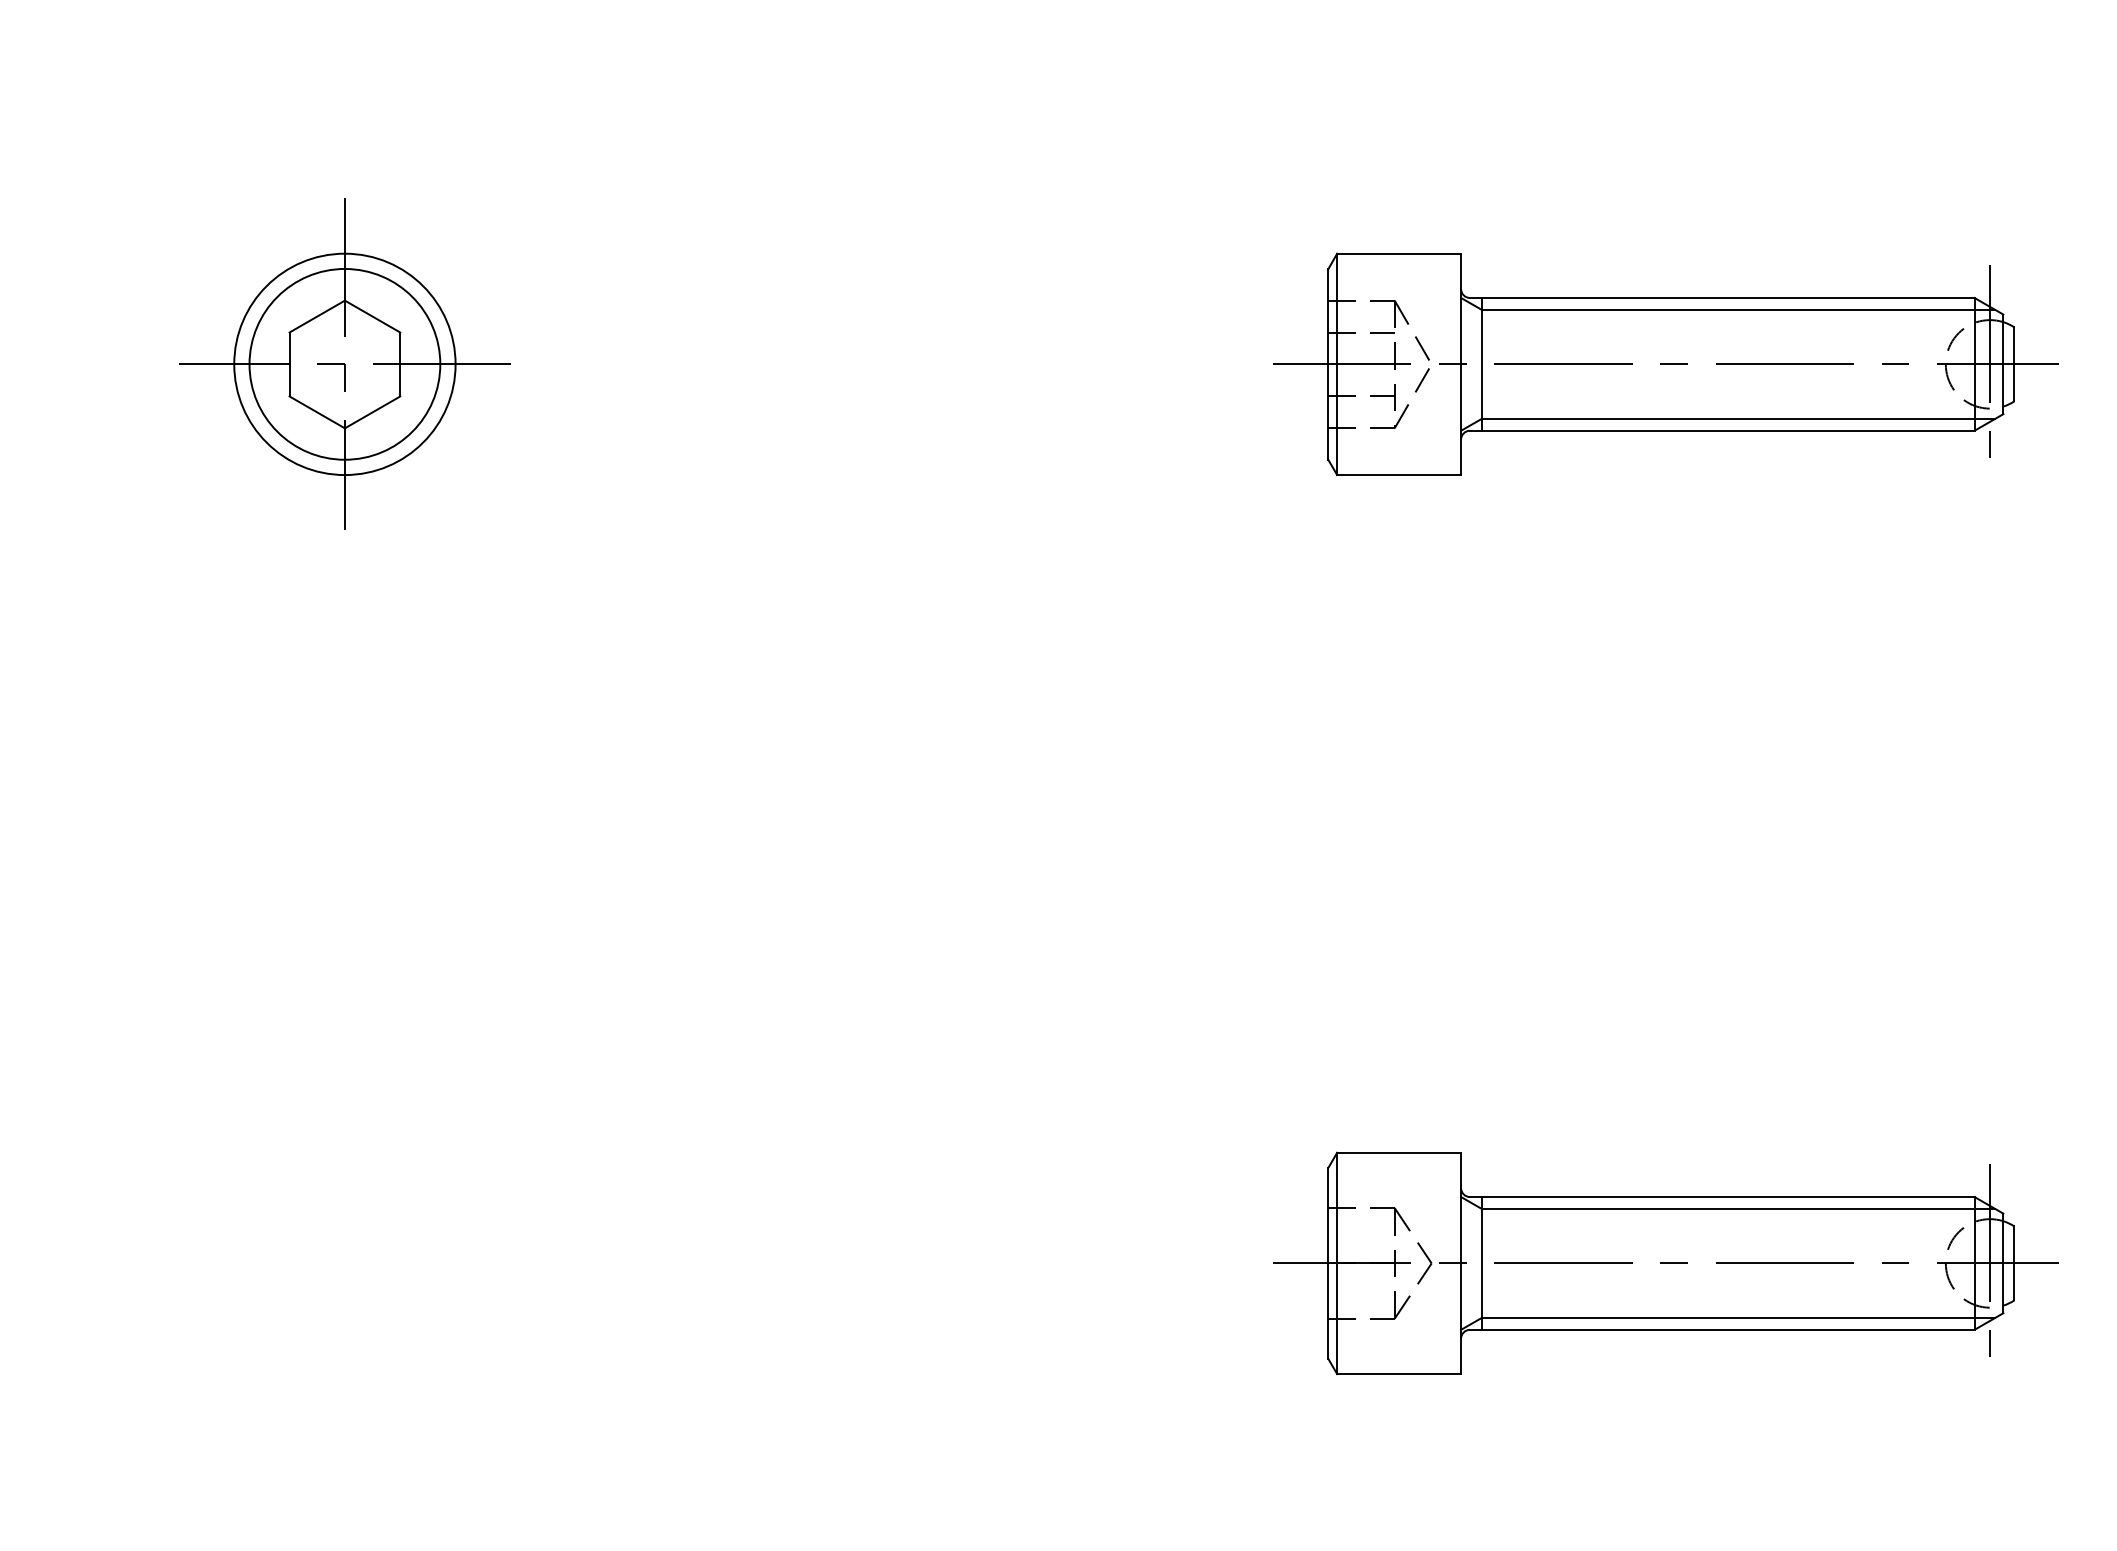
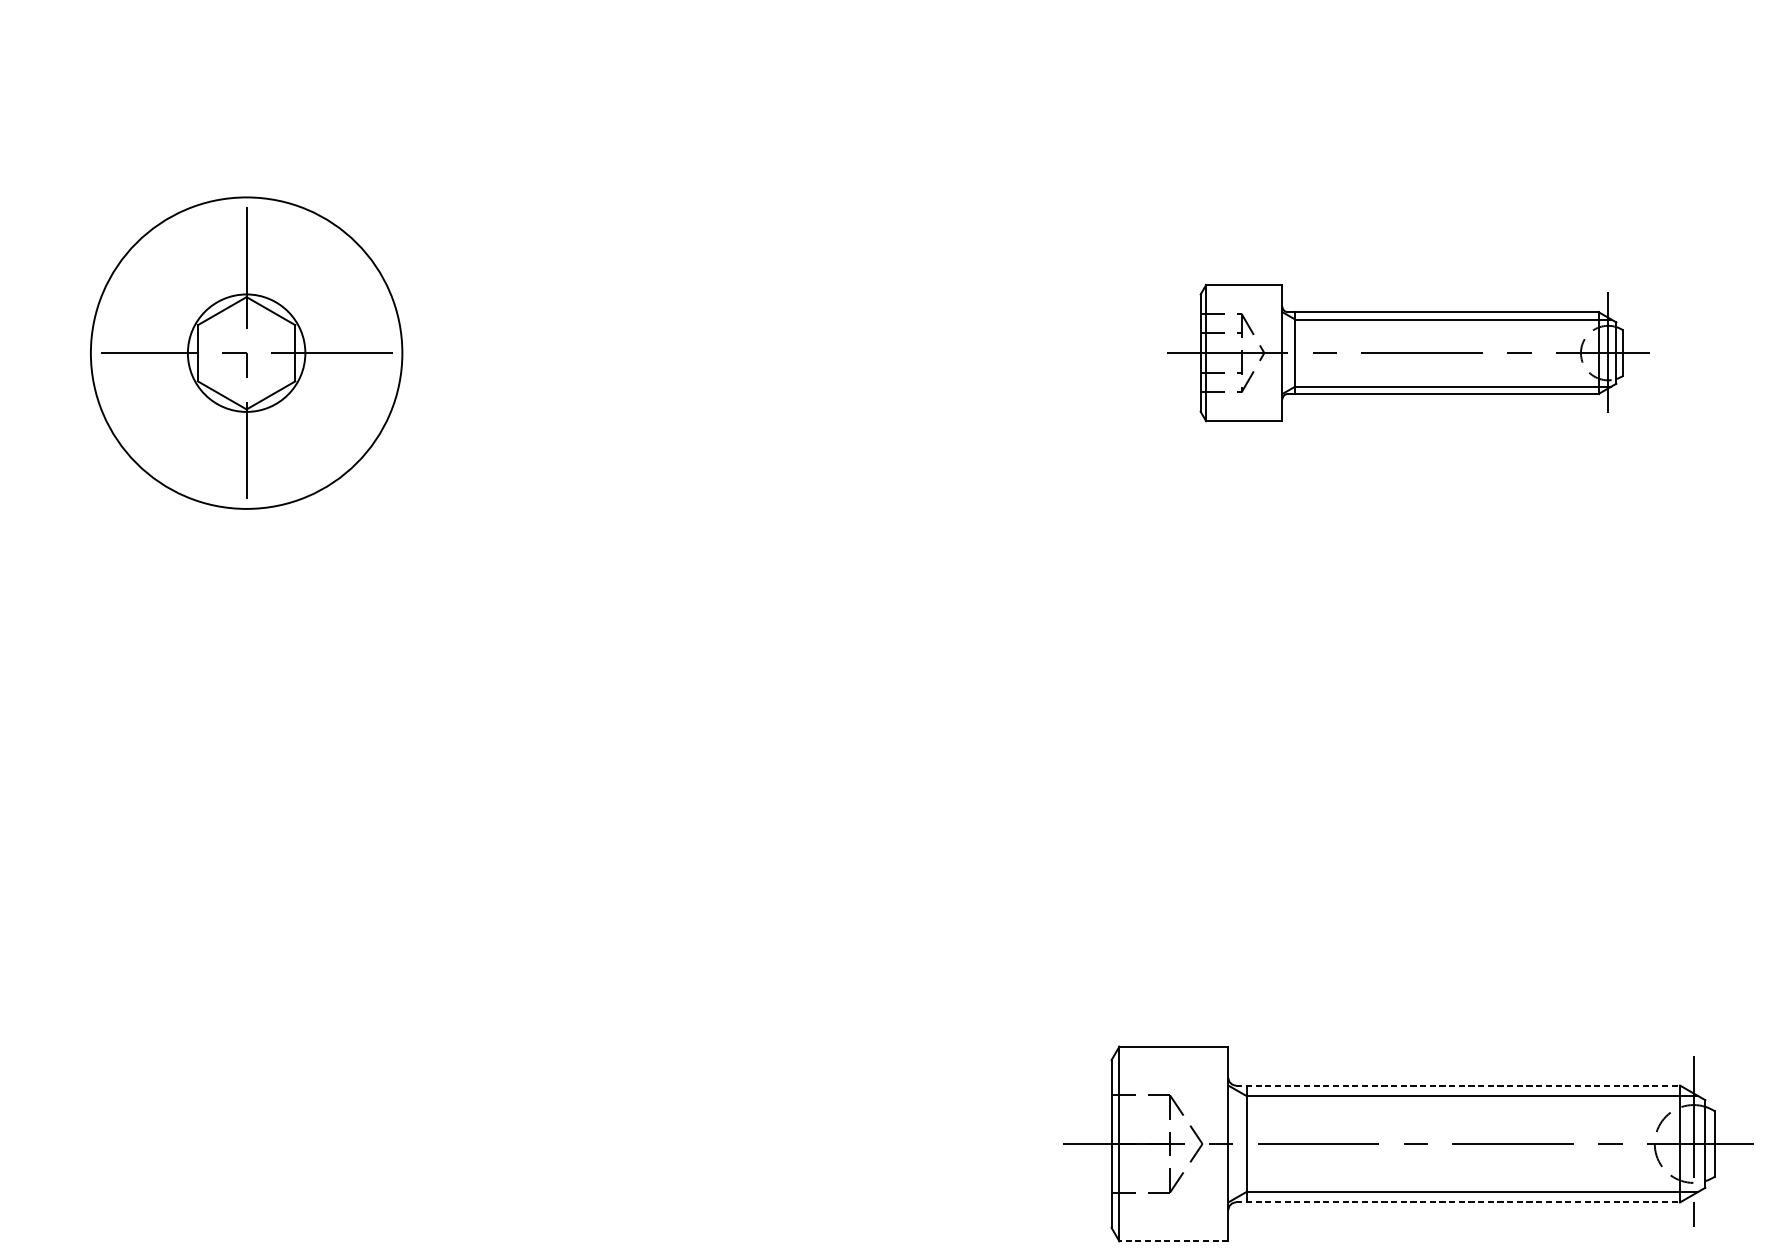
circle: (344, 363) -> (246, 352), size x0.7
part: (1665, 363) -> (1408, 352), size x0.7
circle: (344, 364) -> (246, 353), size x1.6
line: (1722, 1197) -> (1458, 1085), solid -> dashed
line: (1722, 1329) -> (1458, 1202), solid -> dashed
line: (1399, 1374) -> (1174, 1241), solid -> dashed

